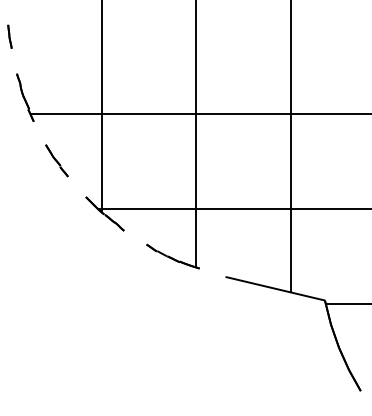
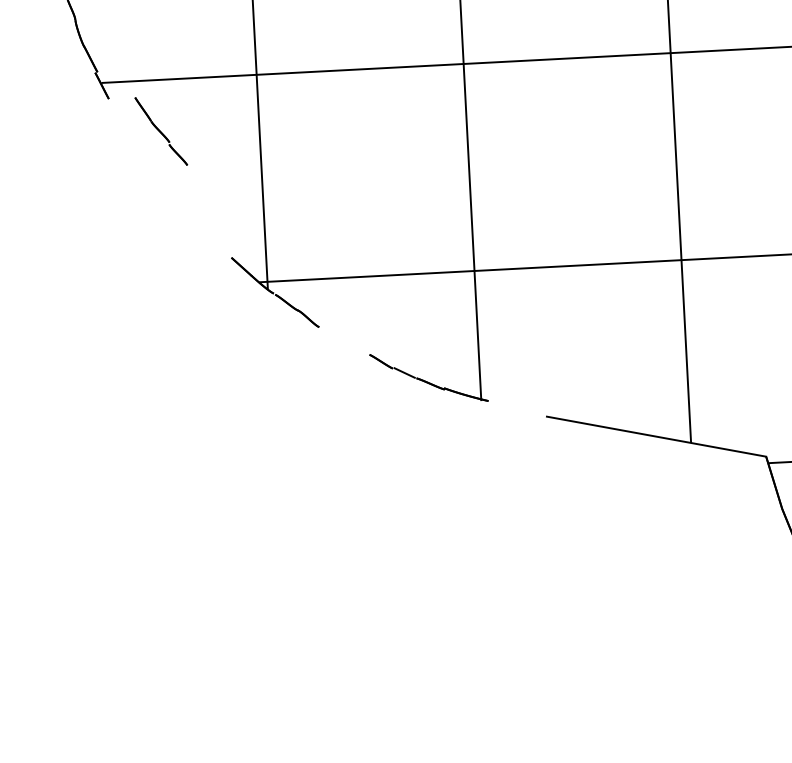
line: (56, 160) -> (160, 130), moved

